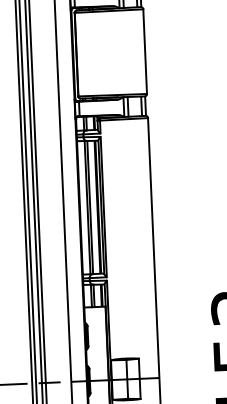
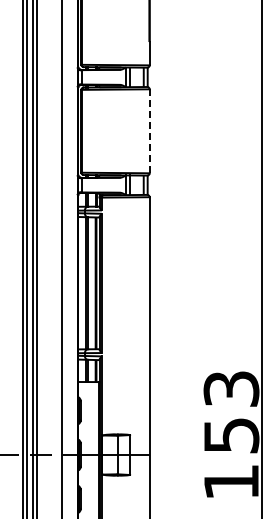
line: (145, 51) -> (149, 131), solid -> dashed

